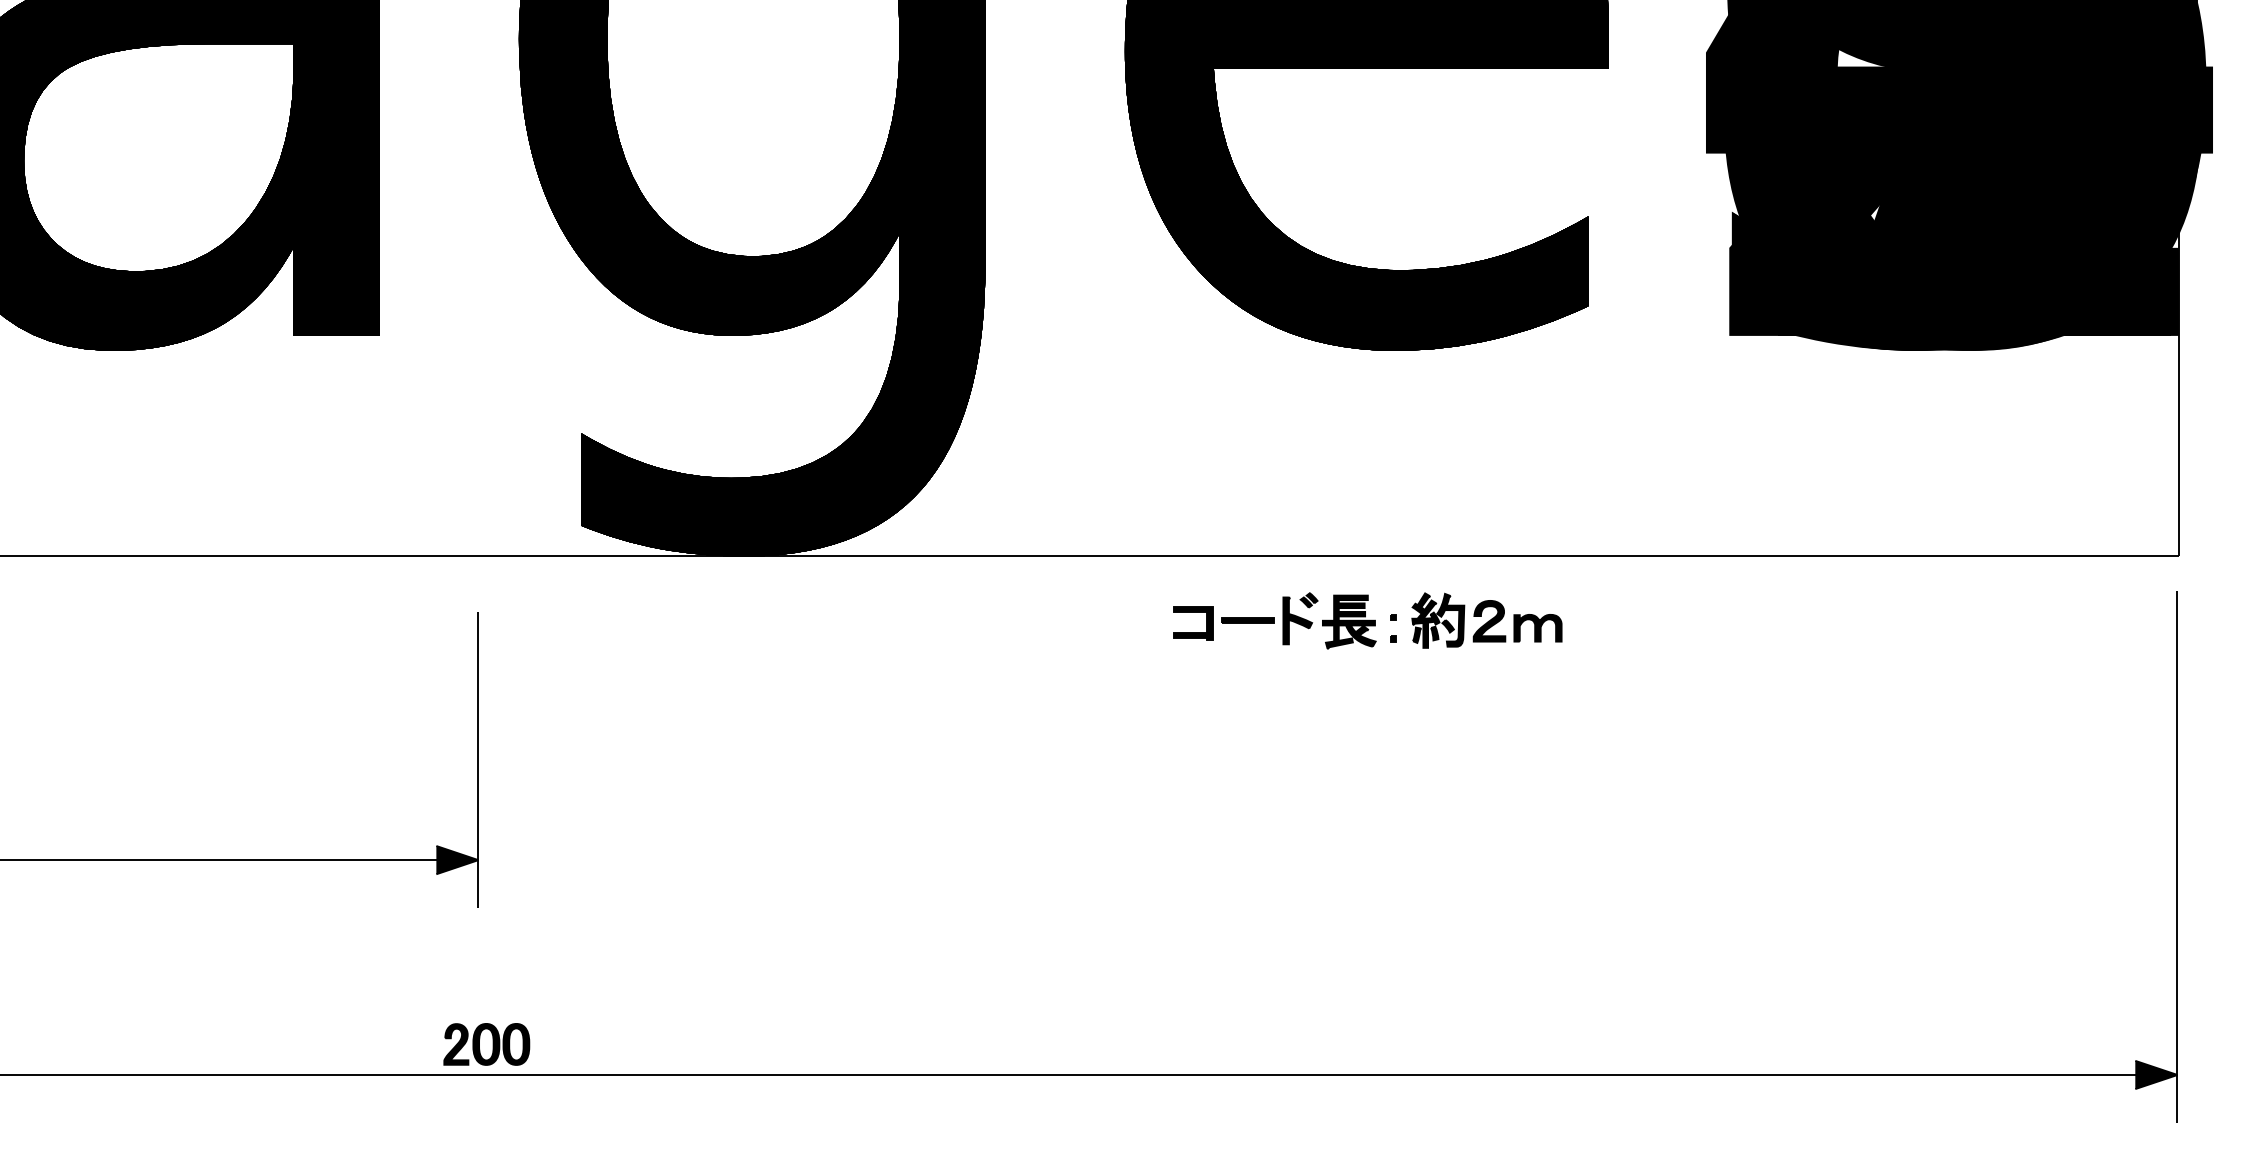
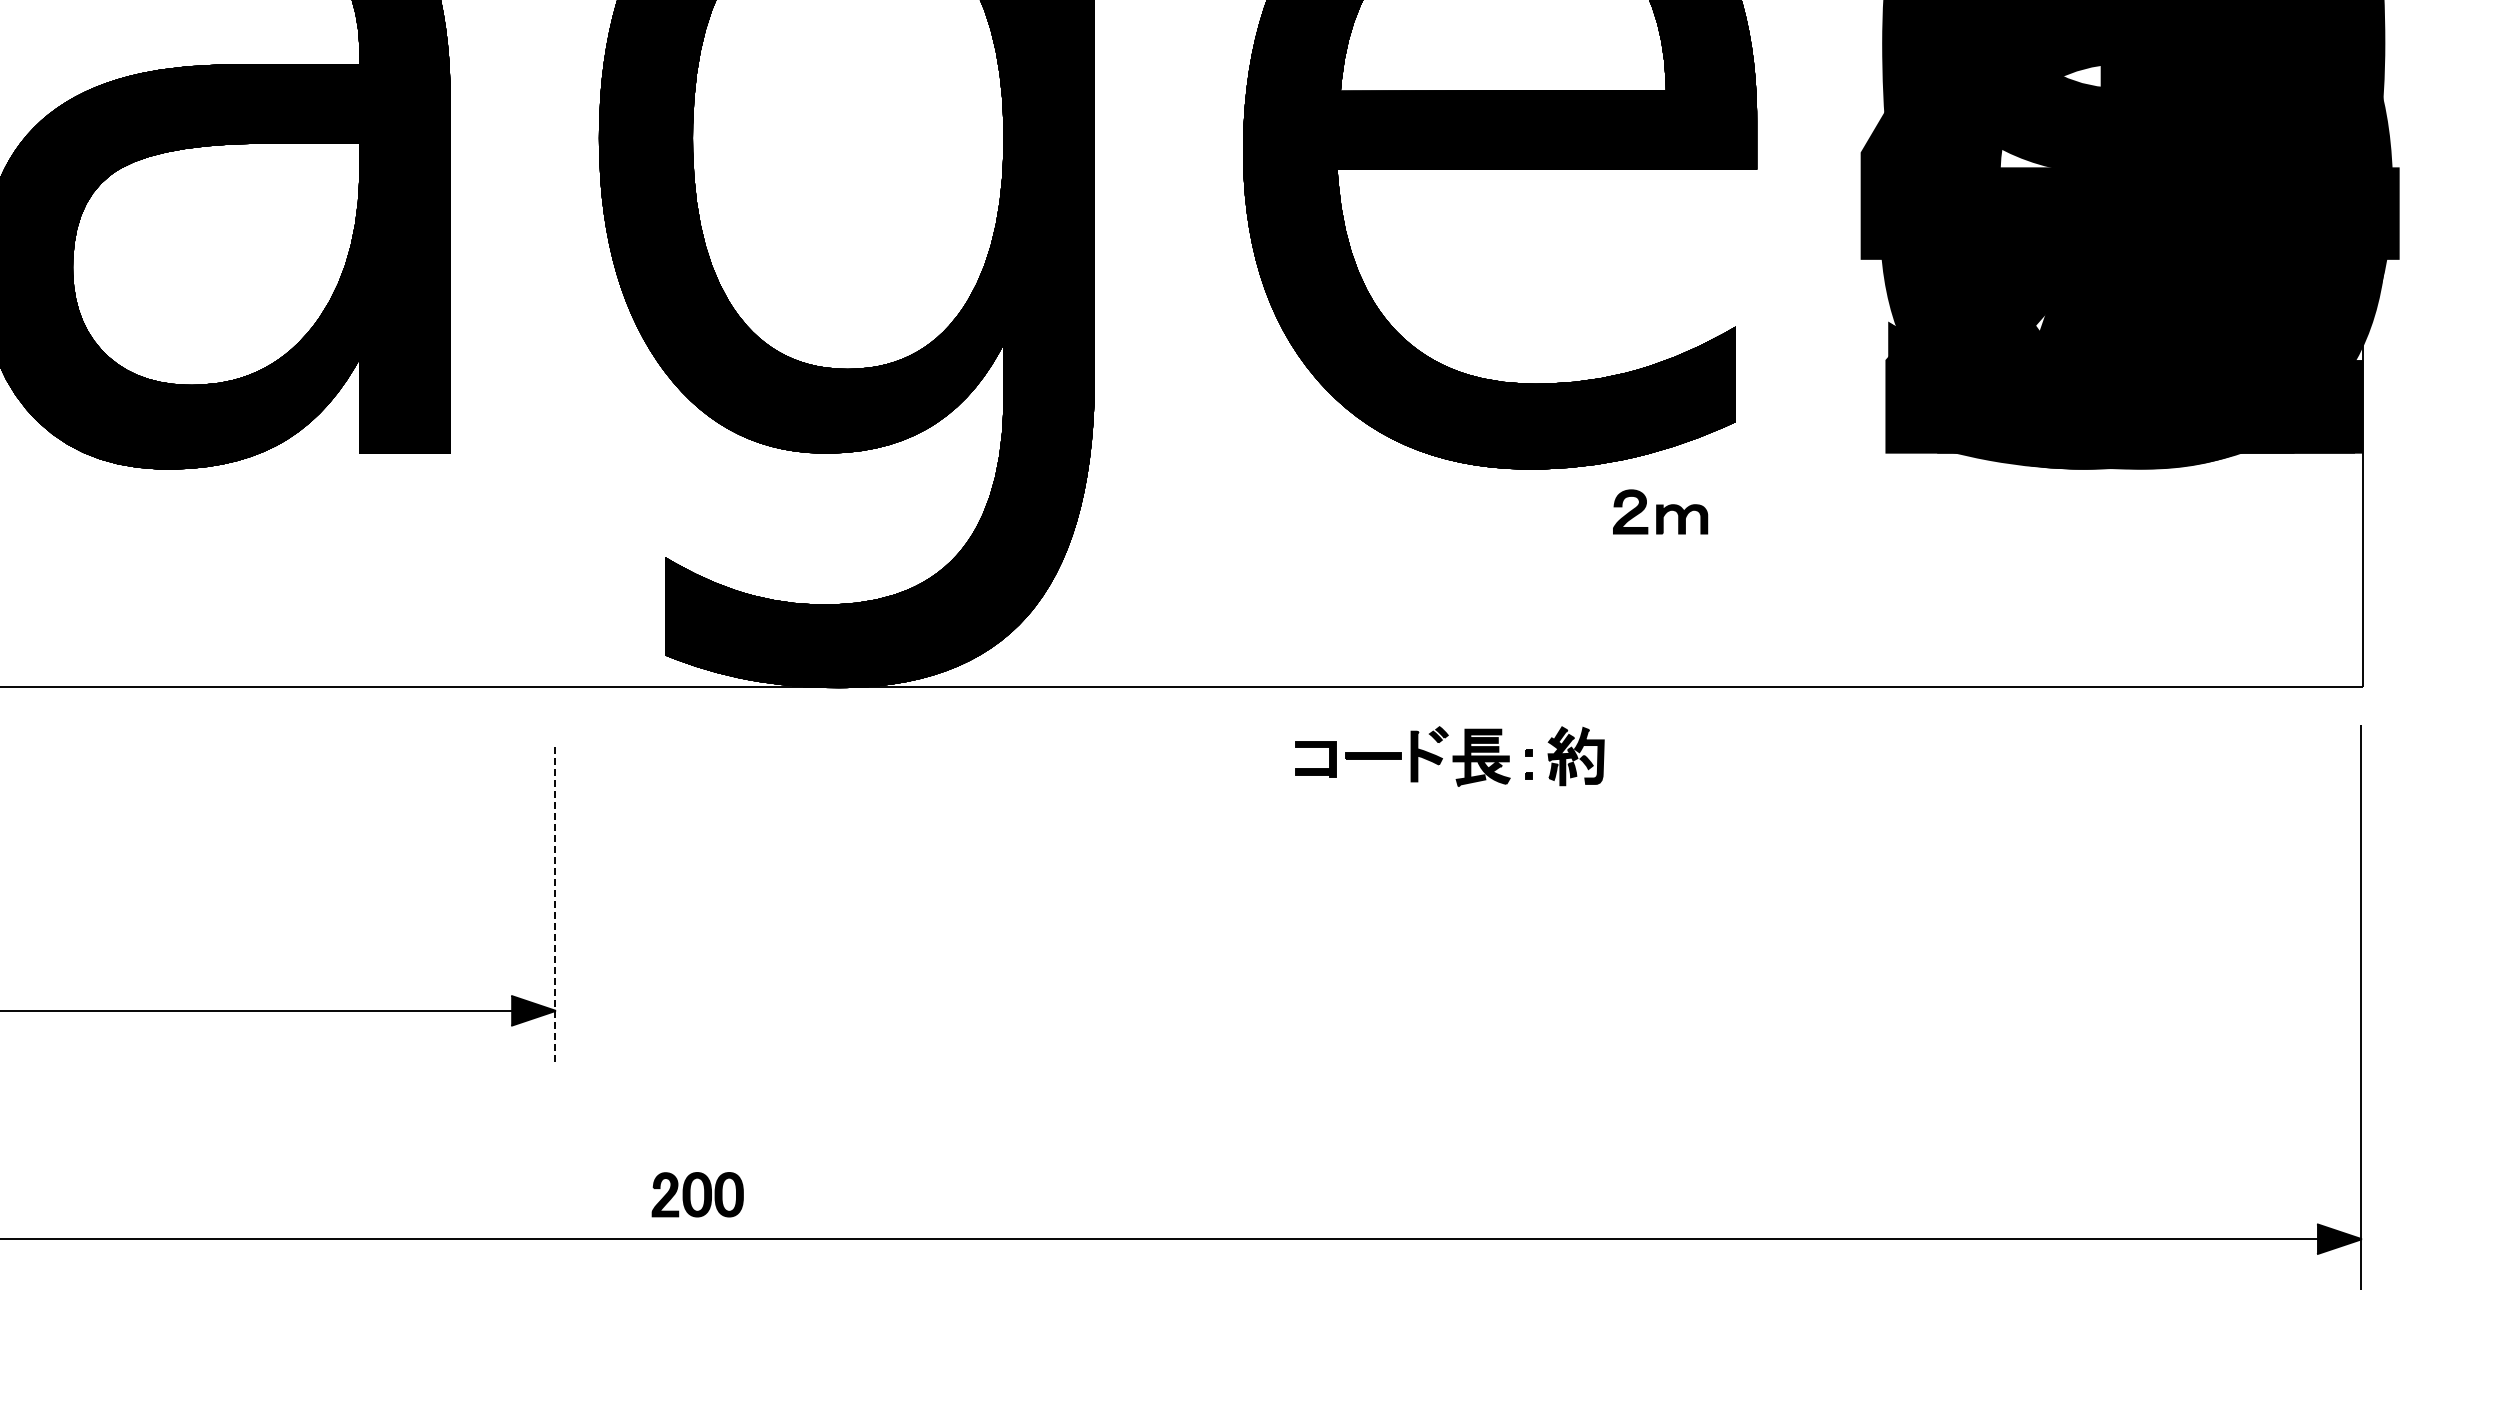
part: (1517, 620) -> (1660, 511), moved
line: (478, 761) -> (555, 905), solid -> dashed
part: (486, 1044) -> (697, 1194), moved

